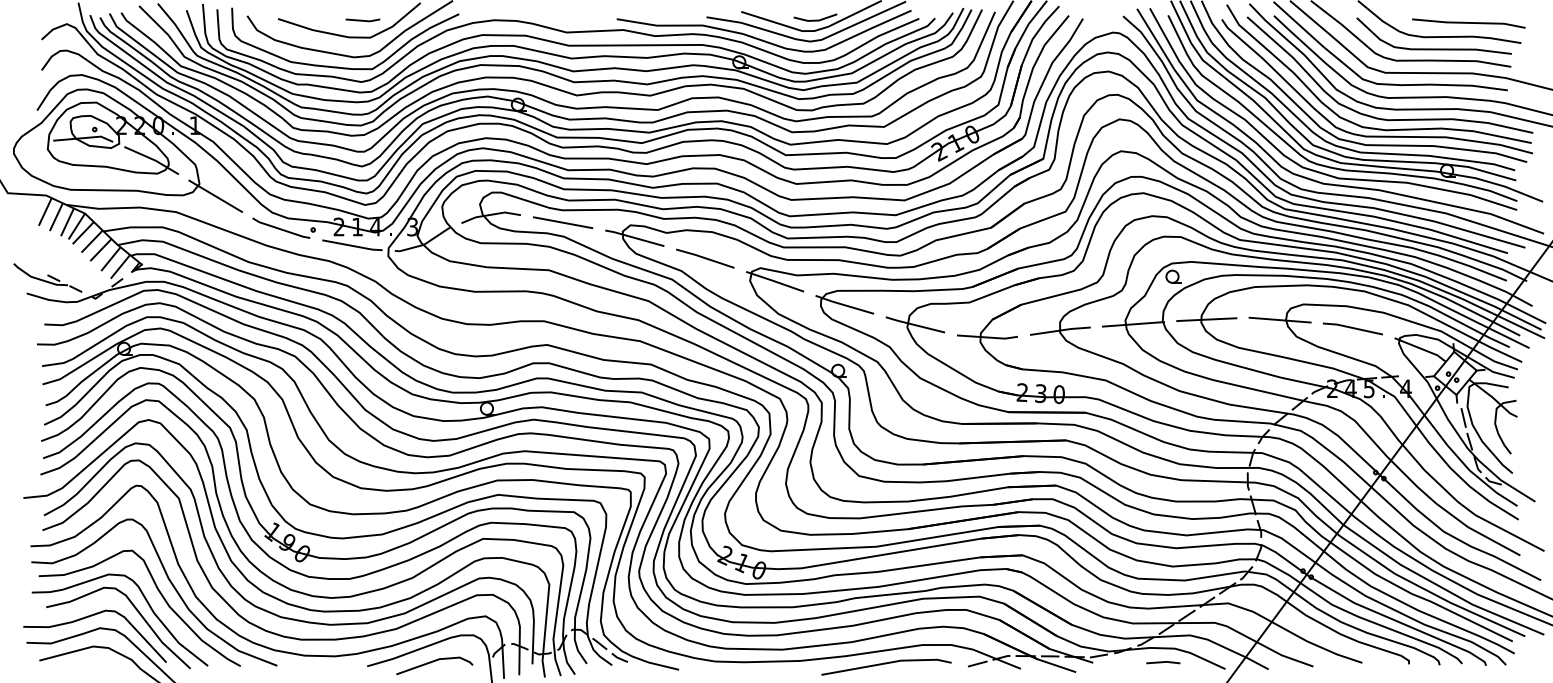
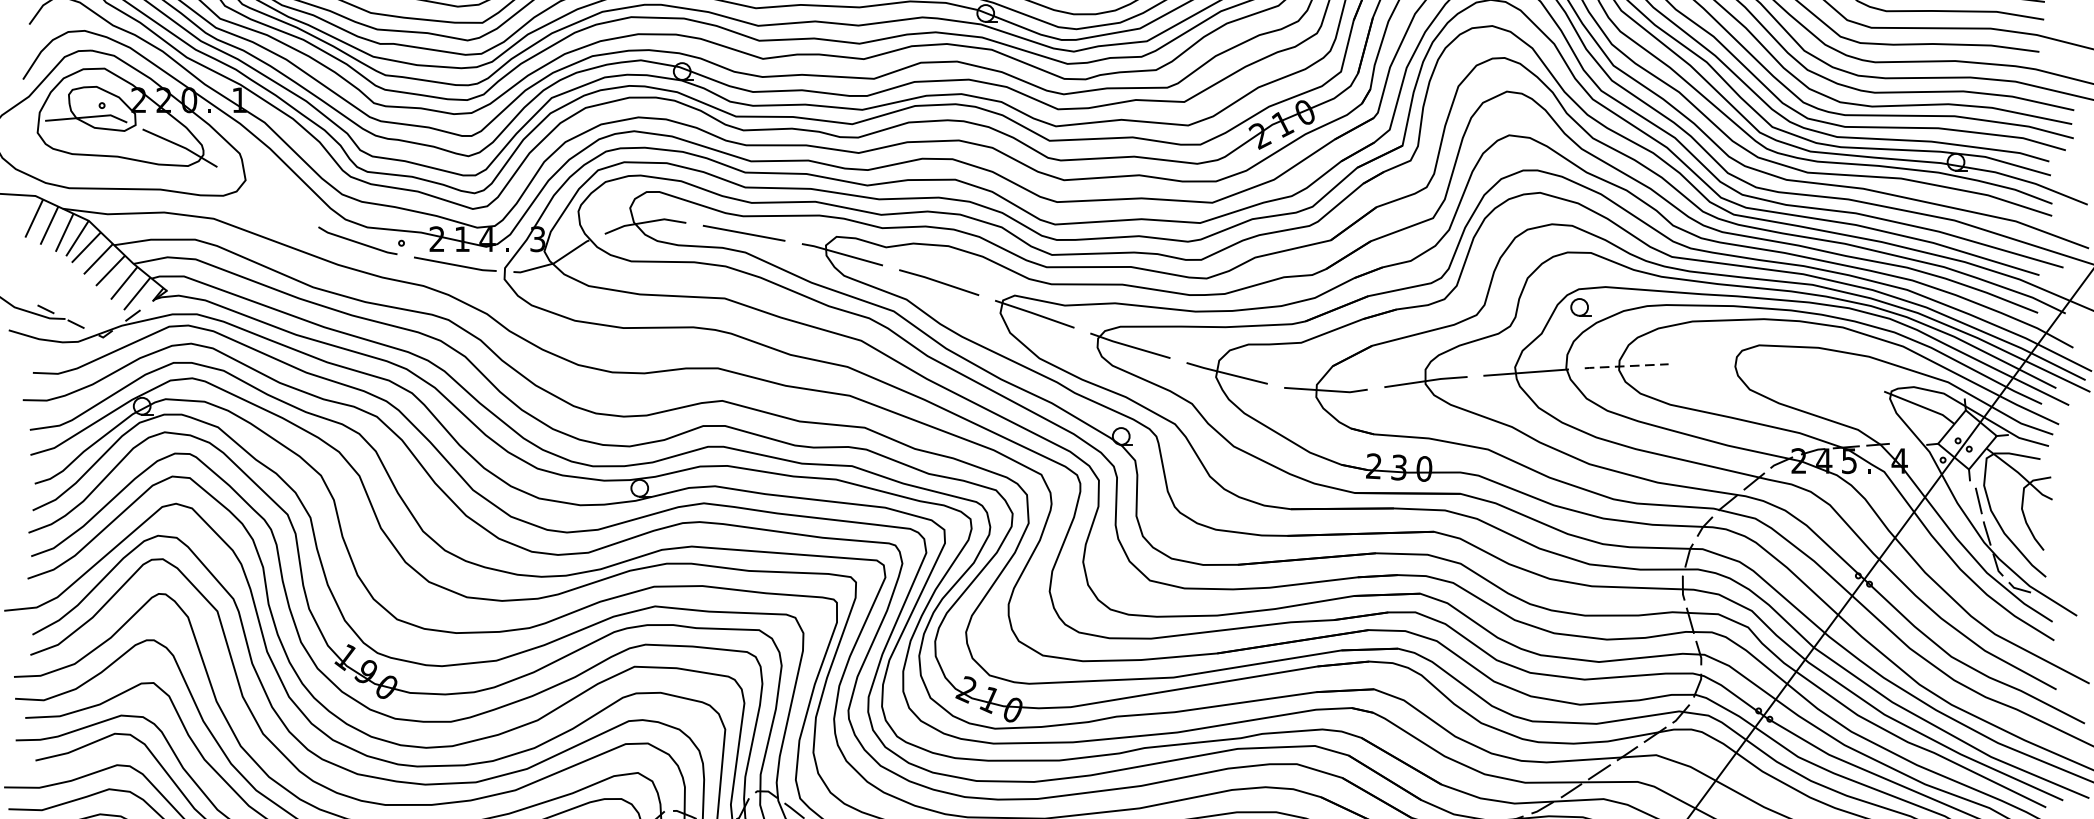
line: (215, 195) -> (267, 195), removed
line: (1206, 319) -> (1626, 365), solid -> dashed
line: (1279, 319) -> (1726, 365), removed
line: (1352, 328) -> (1826, 378), removed

